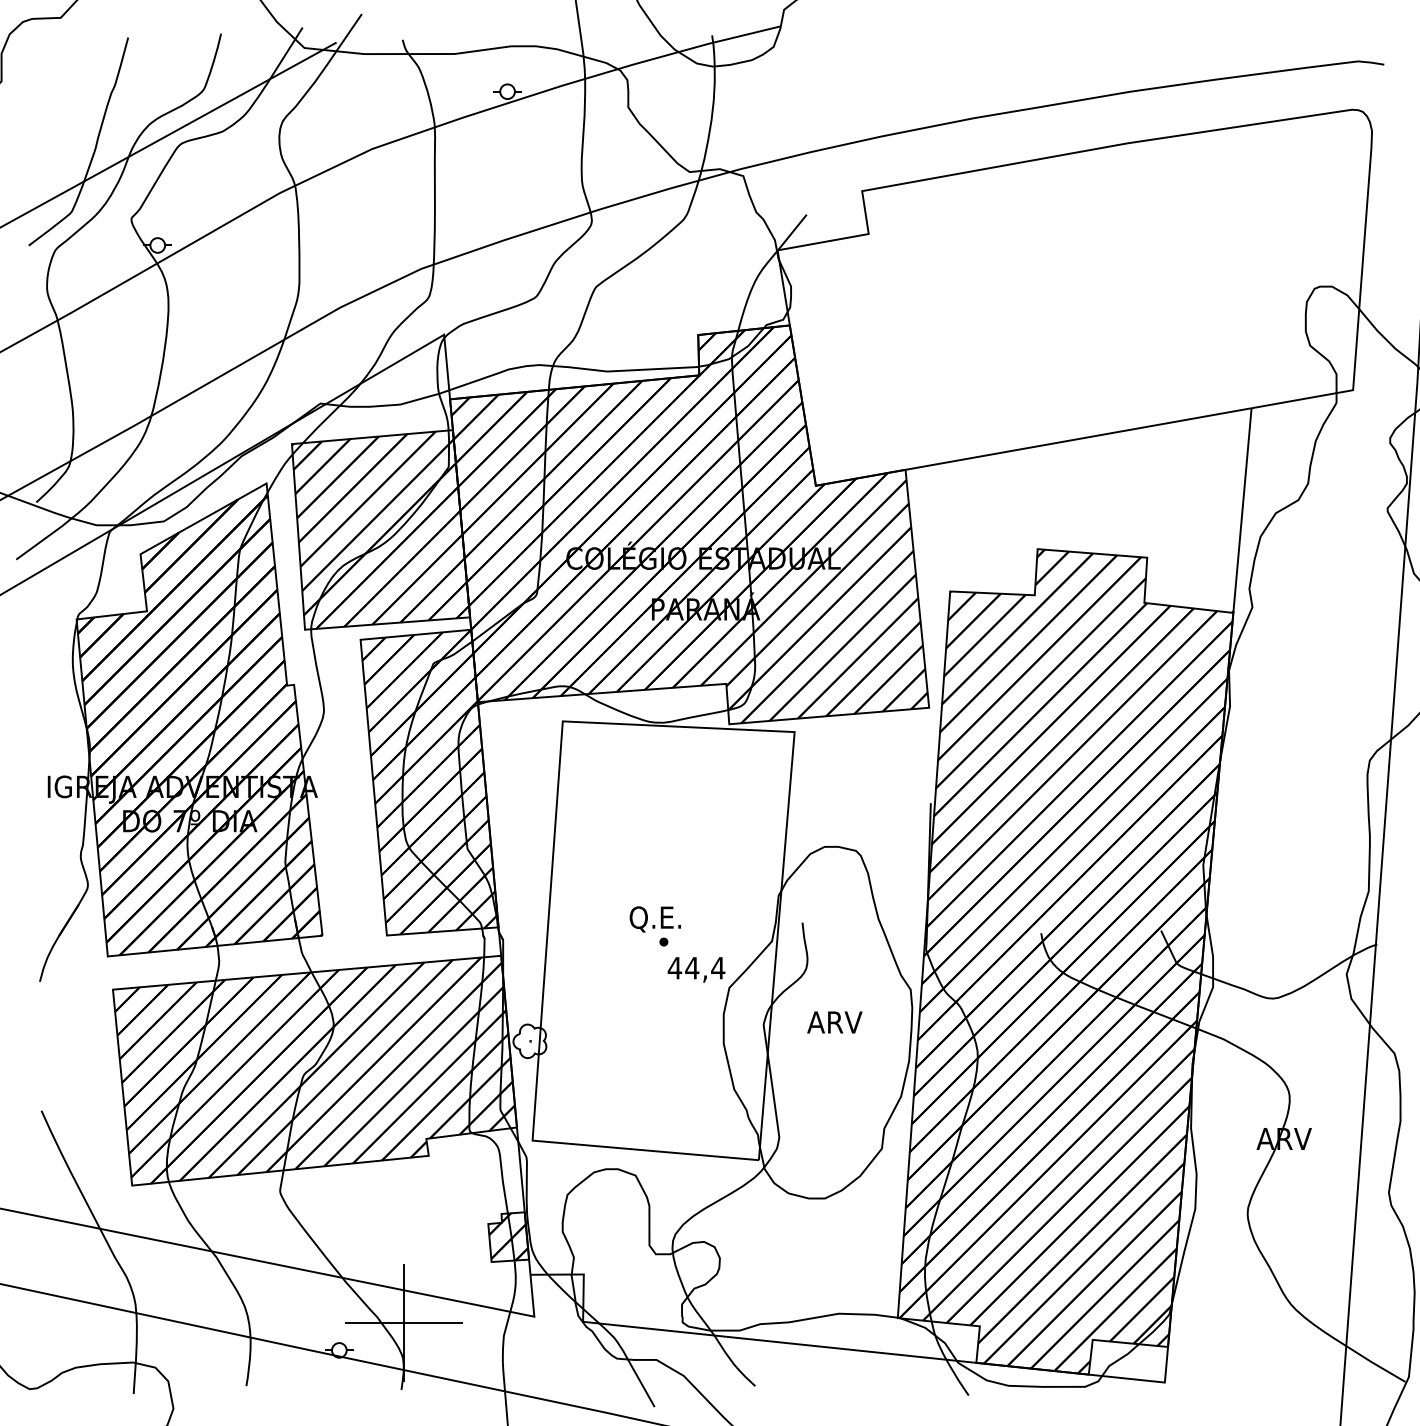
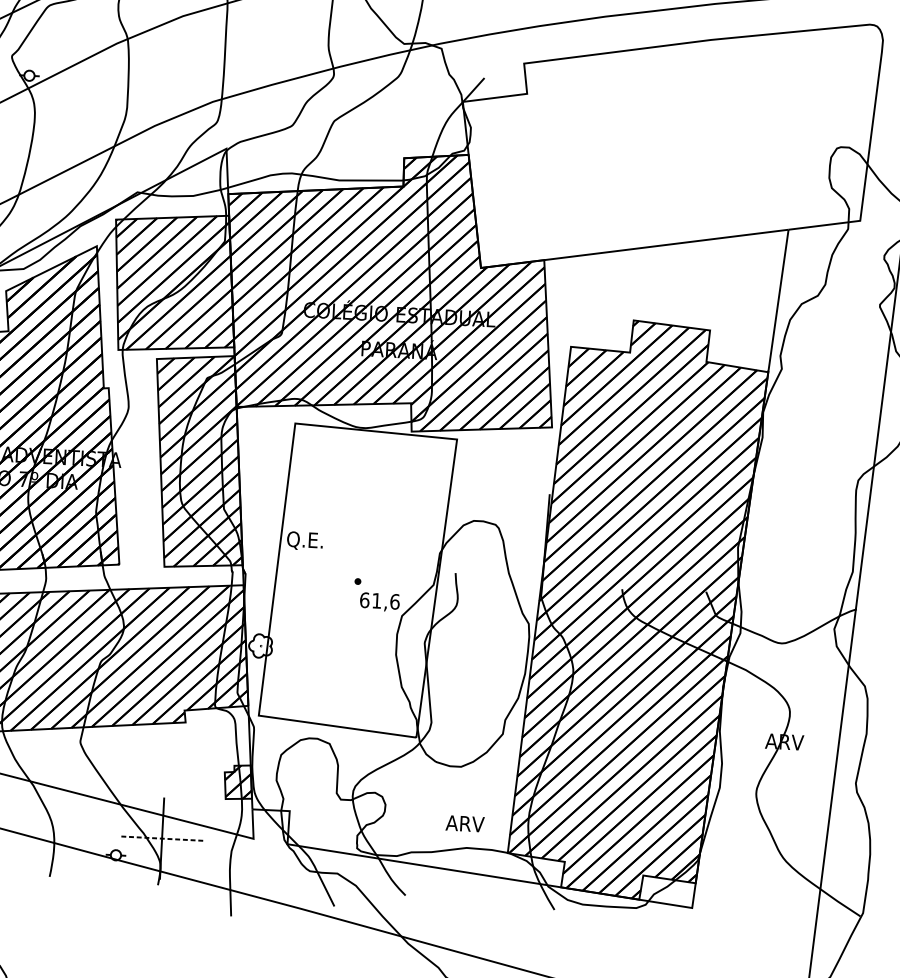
text: (654, 919) -> (304, 541), moved
text: (696, 967) -> (379, 600), 44,4 -> 61,6
text: (834, 1022) -> (464, 823), moved
line: (403, 1323) -> (161, 838), solid -> dashed

